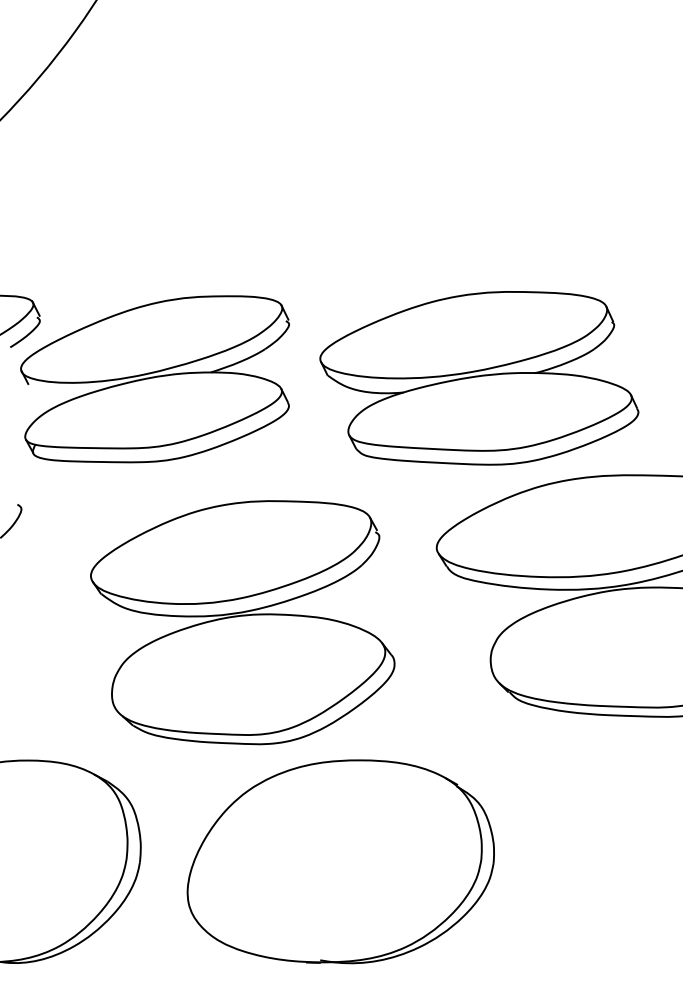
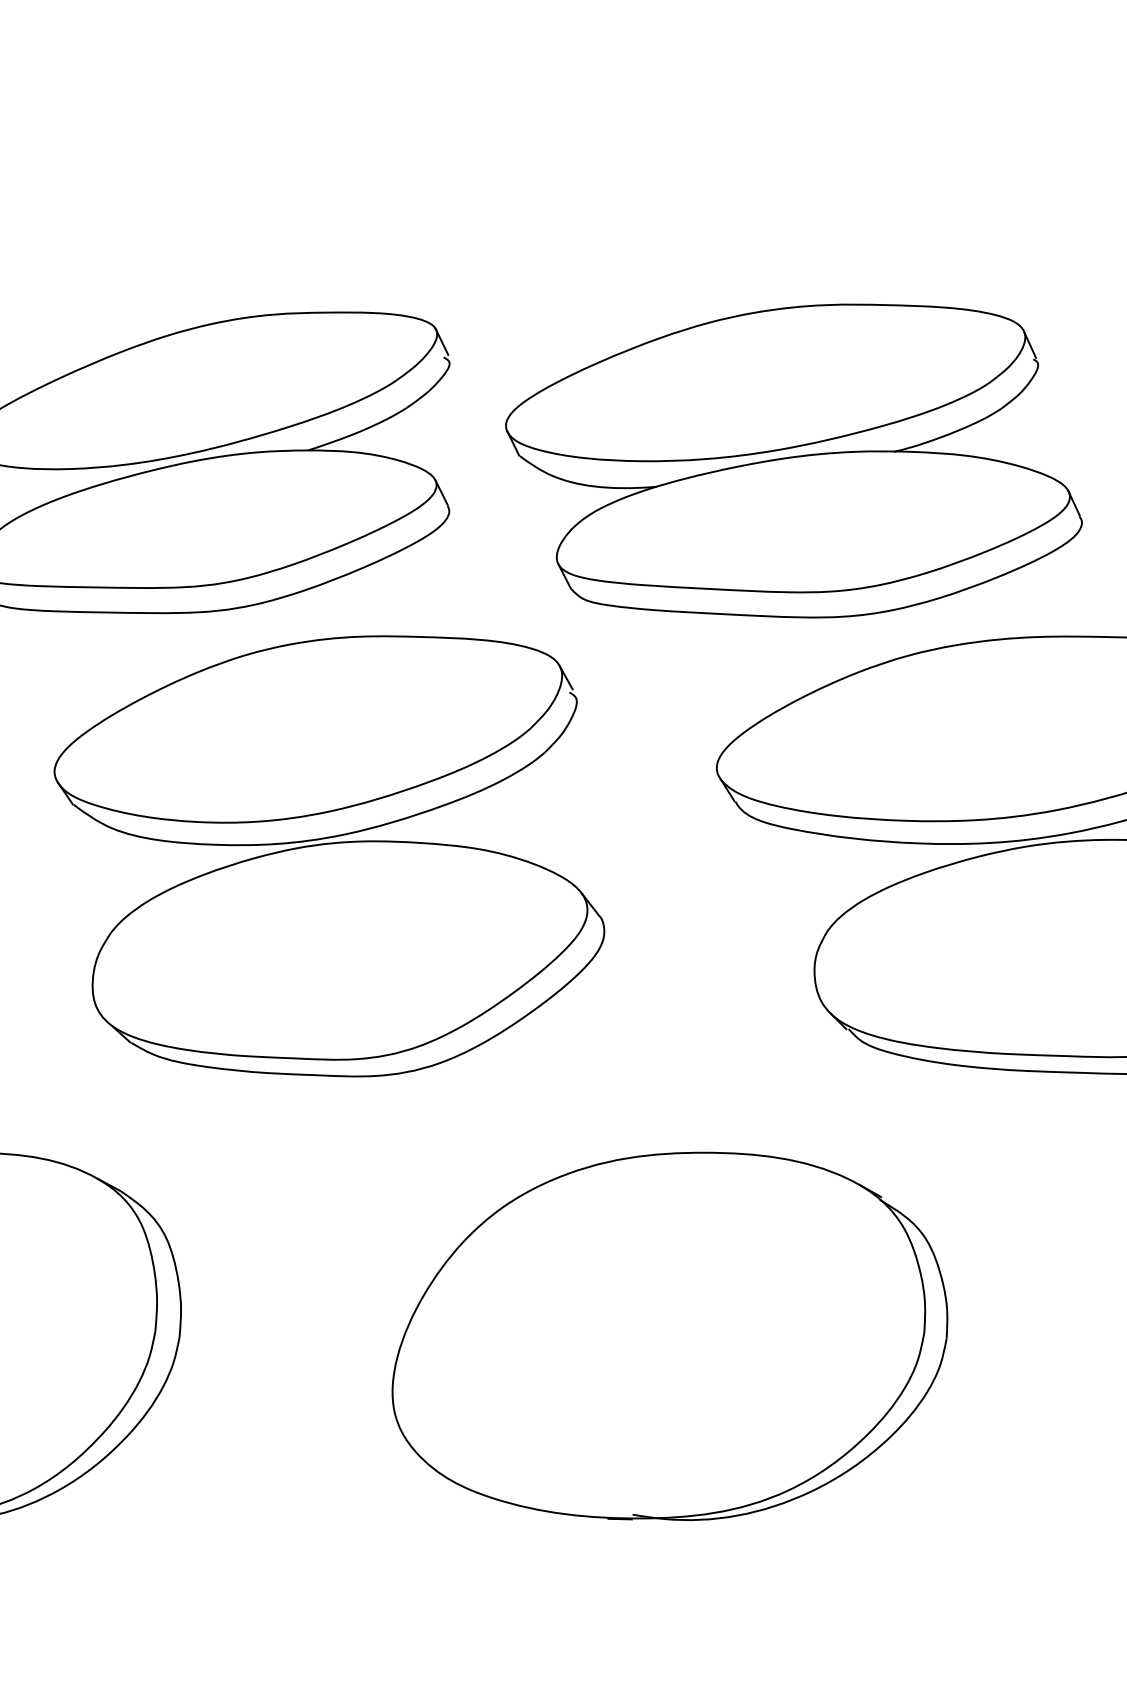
part: (242, 622) -> (328, 856), moved
part: (340, 861) -> (669, 1335), moved

